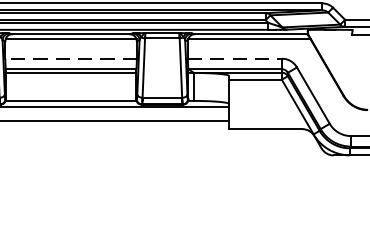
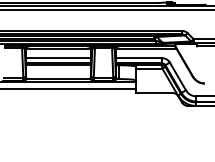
line: (70, 59) -> (58, 58), dashed -> solid
line: (235, 59) -> (139, 58), dashed -> solid

